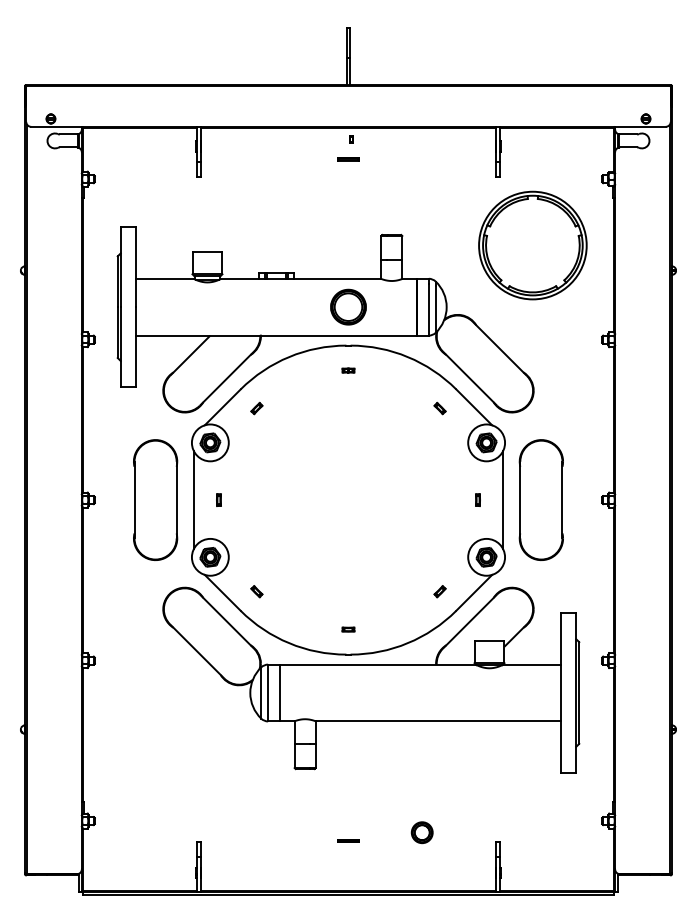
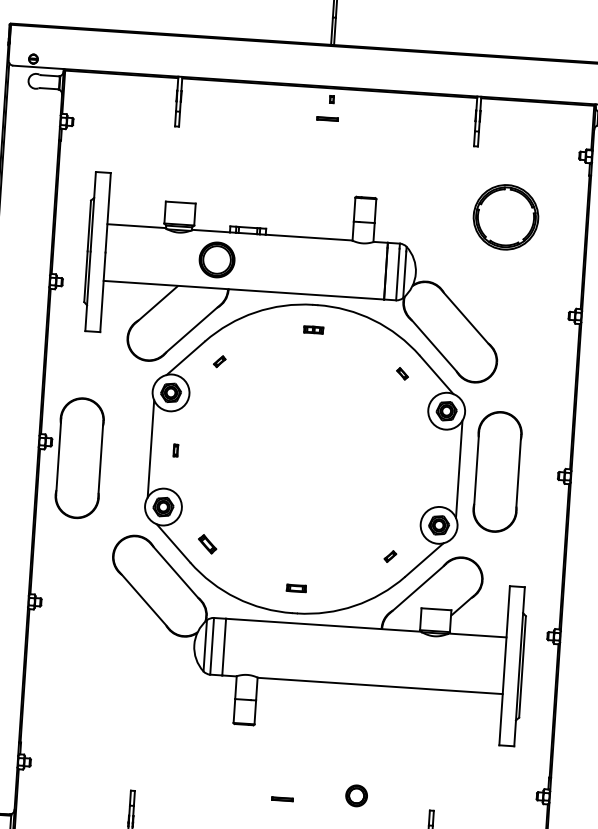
part: (532, 245) -> (505, 217), size x0.6
part: (348, 306) -> (217, 259), moved
part: (348, 370) -> (313, 329), size x1.6
part: (155, 499) -> (79, 457), moved
part: (477, 499) -> (433, 467), removed
part: (256, 591) -> (207, 544), size x1.6
part: (348, 629) -> (296, 588), size x1.6

